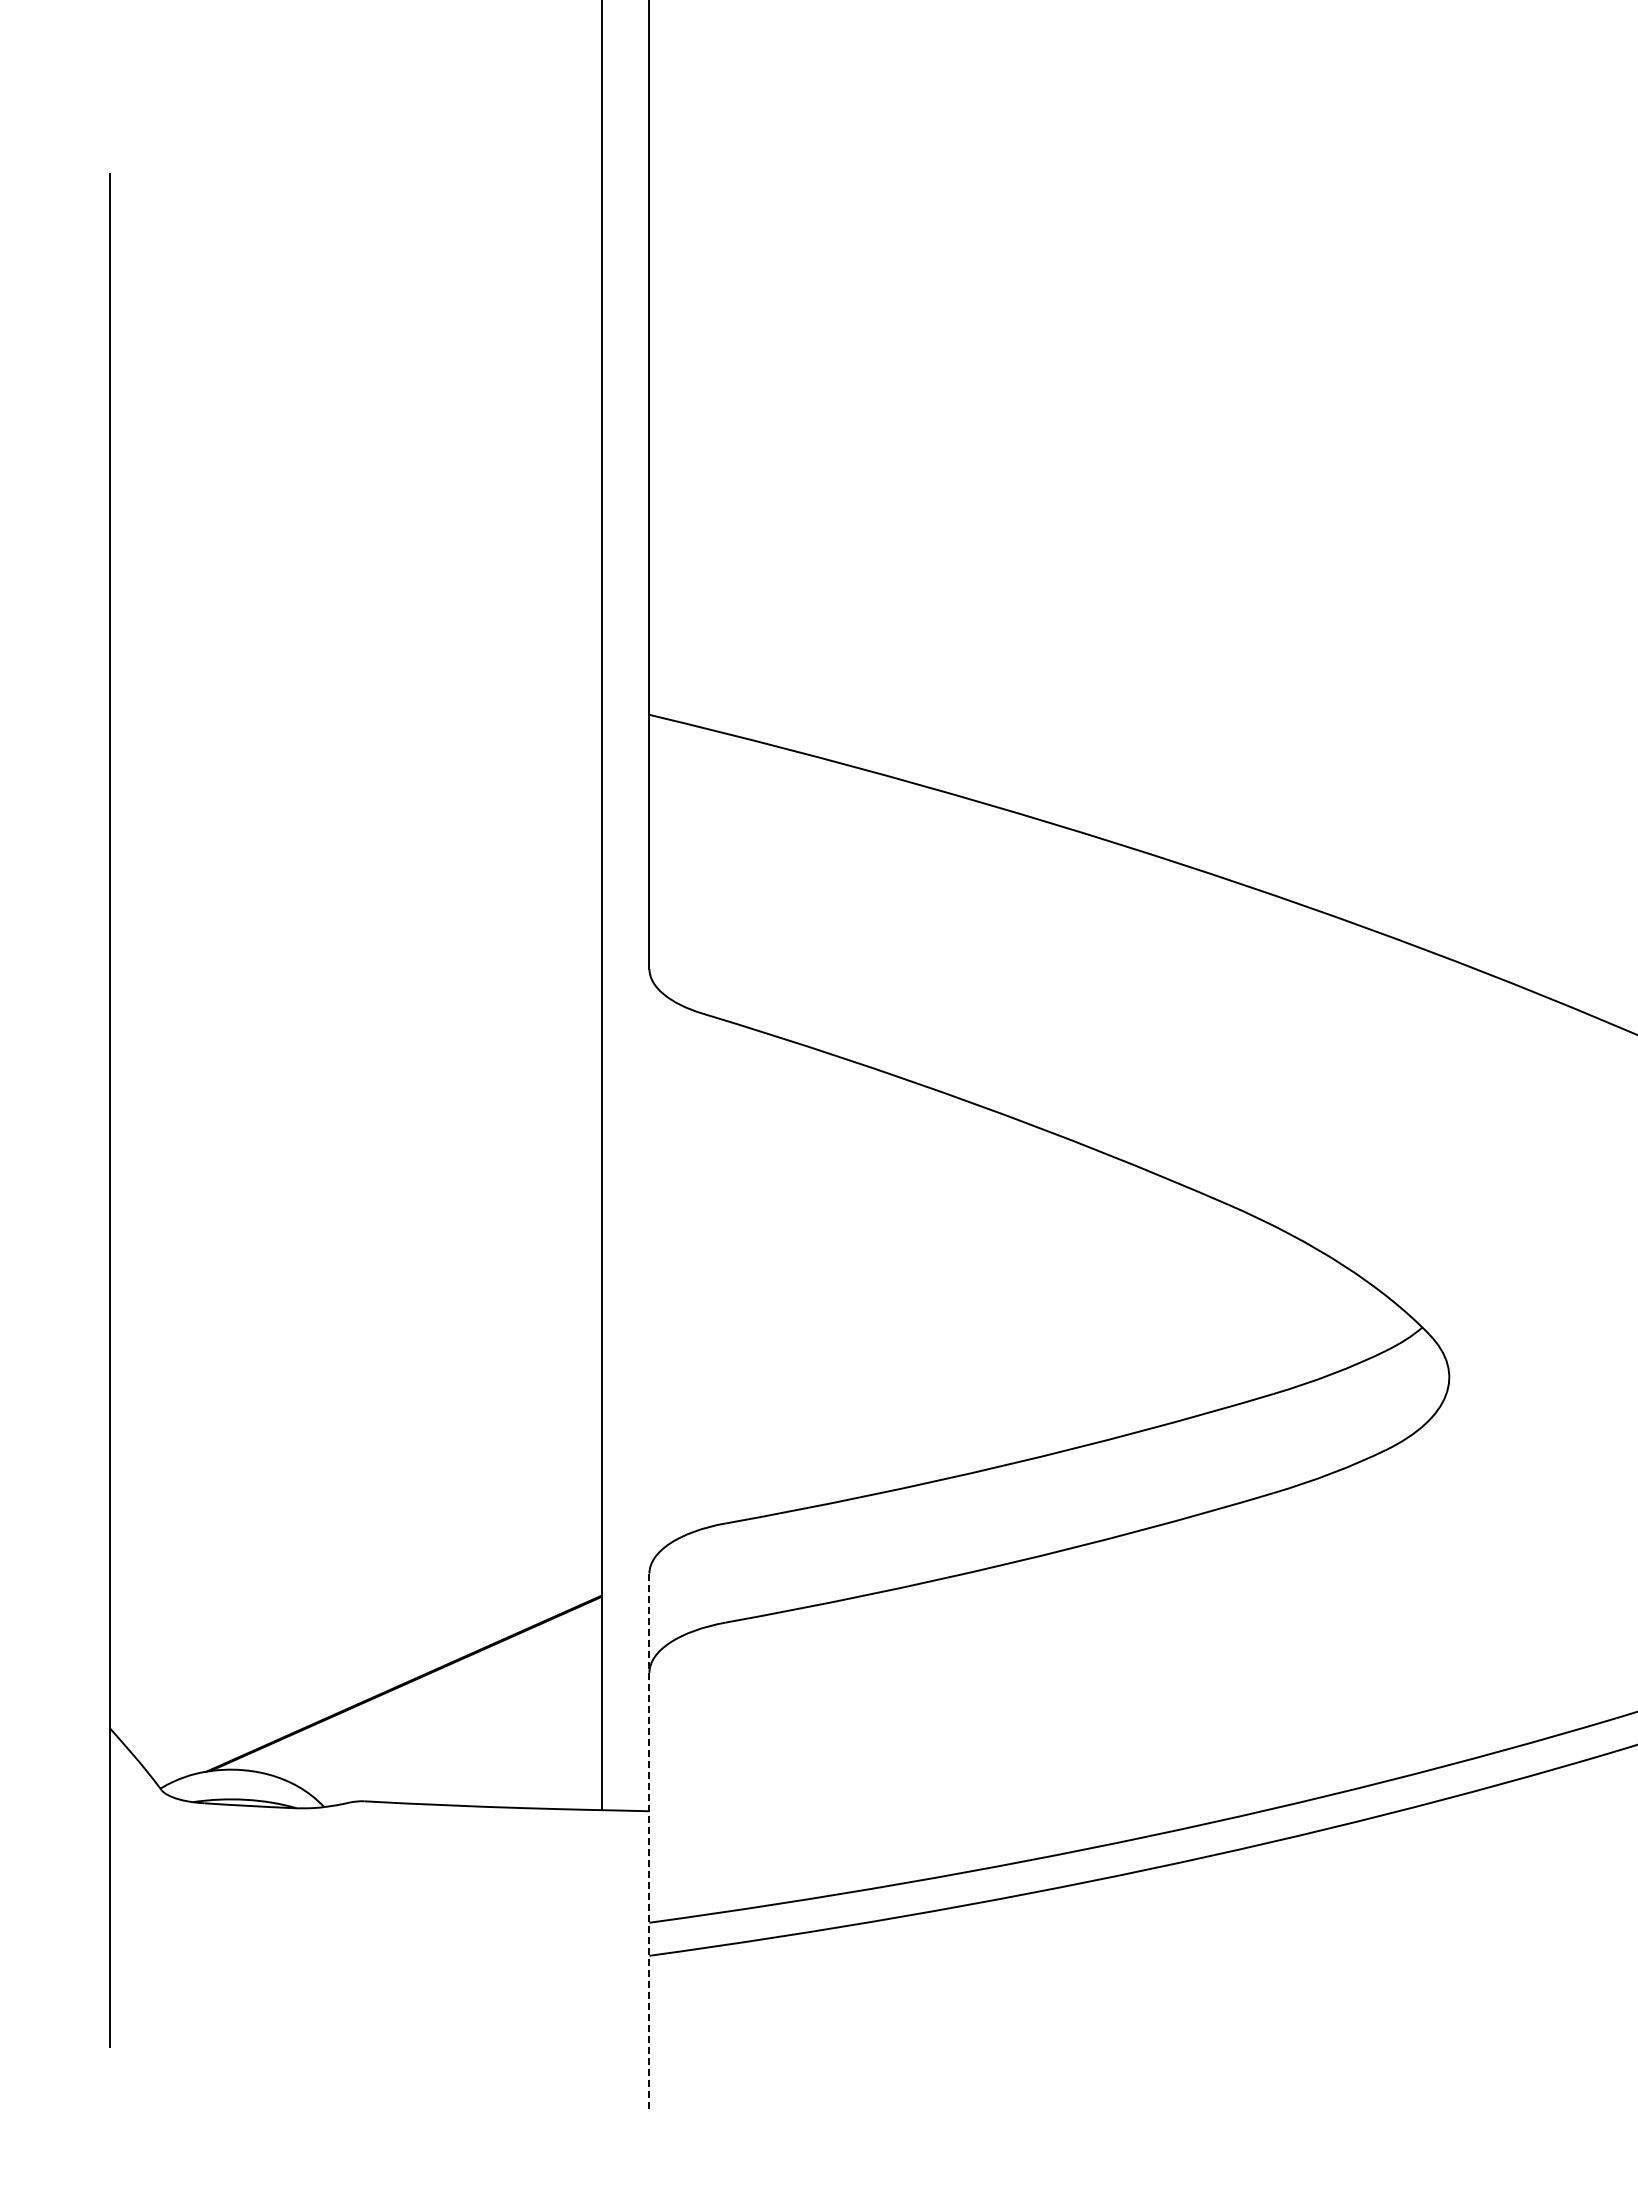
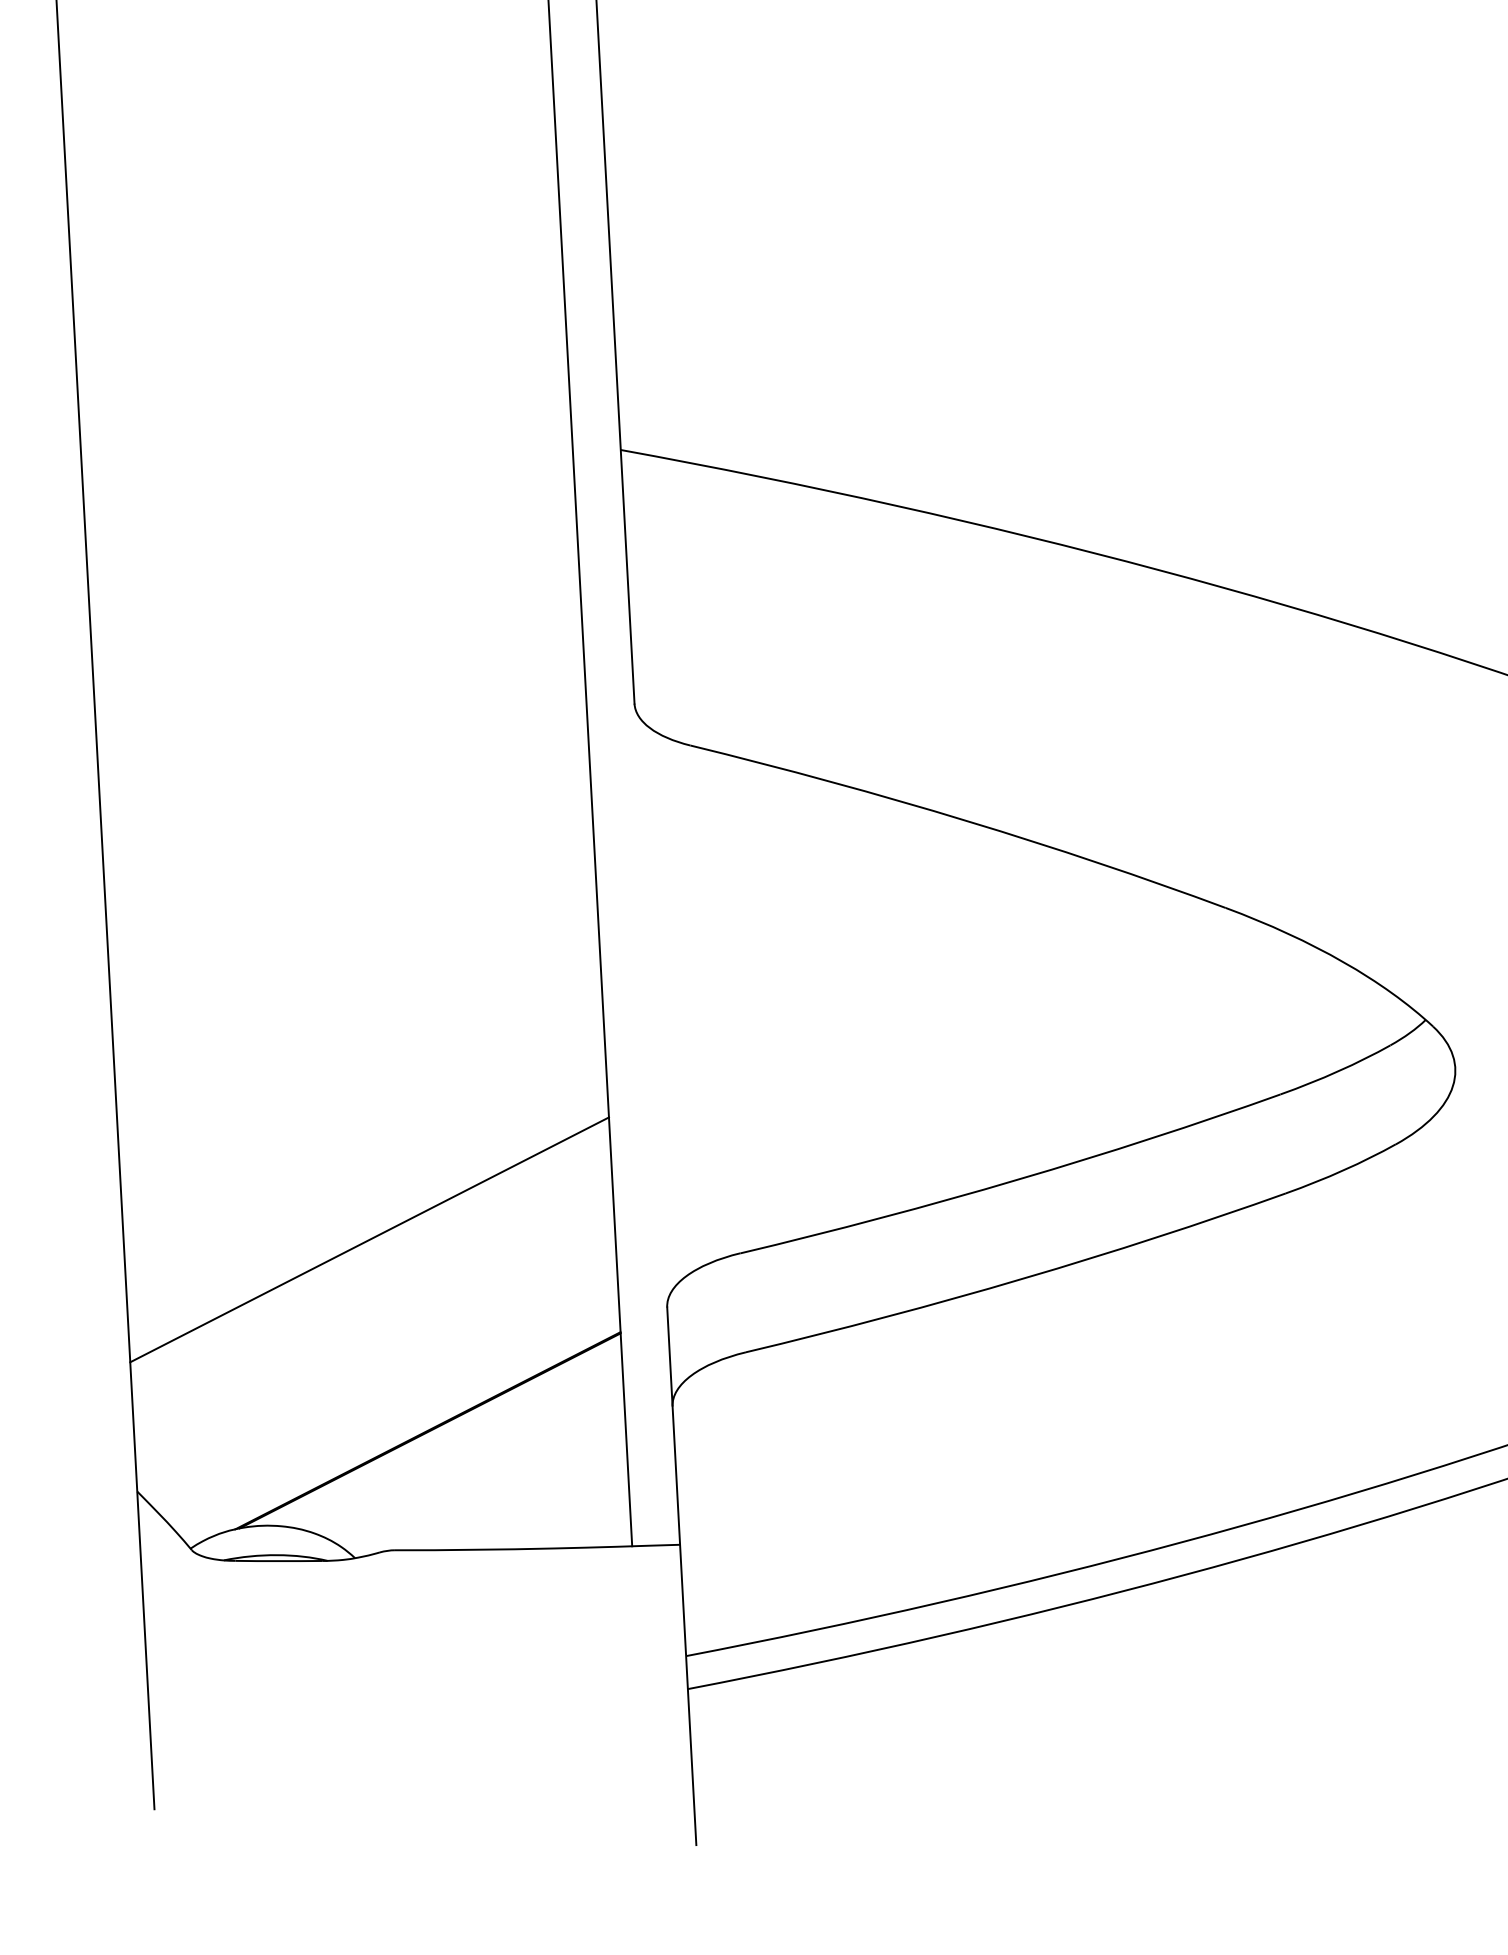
line: (355, 1489) -> (369, 1239), added
line: (649, 1843) -> (681, 1576), dashed -> solid

